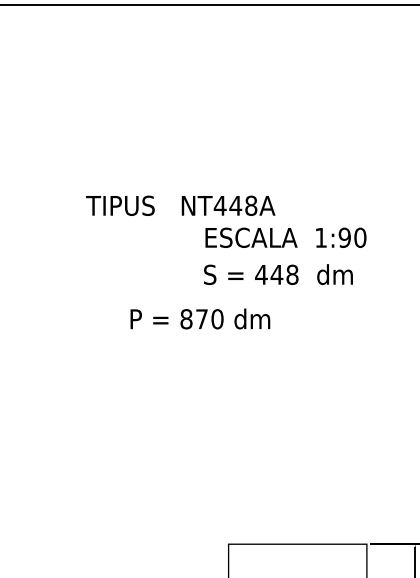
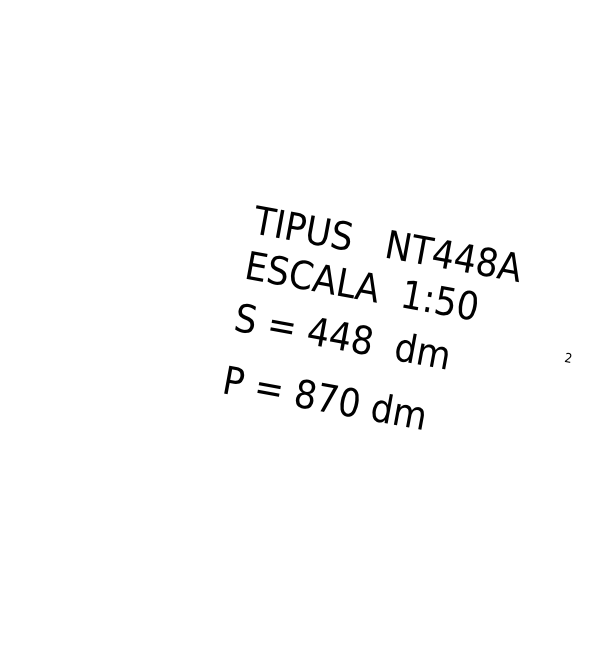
text: (180, 205) -> (387, 243), moved
text: (344, 237) -> (445, 300), 1:90 -> 1:50
text: (200, 318) -> (325, 396), moved

